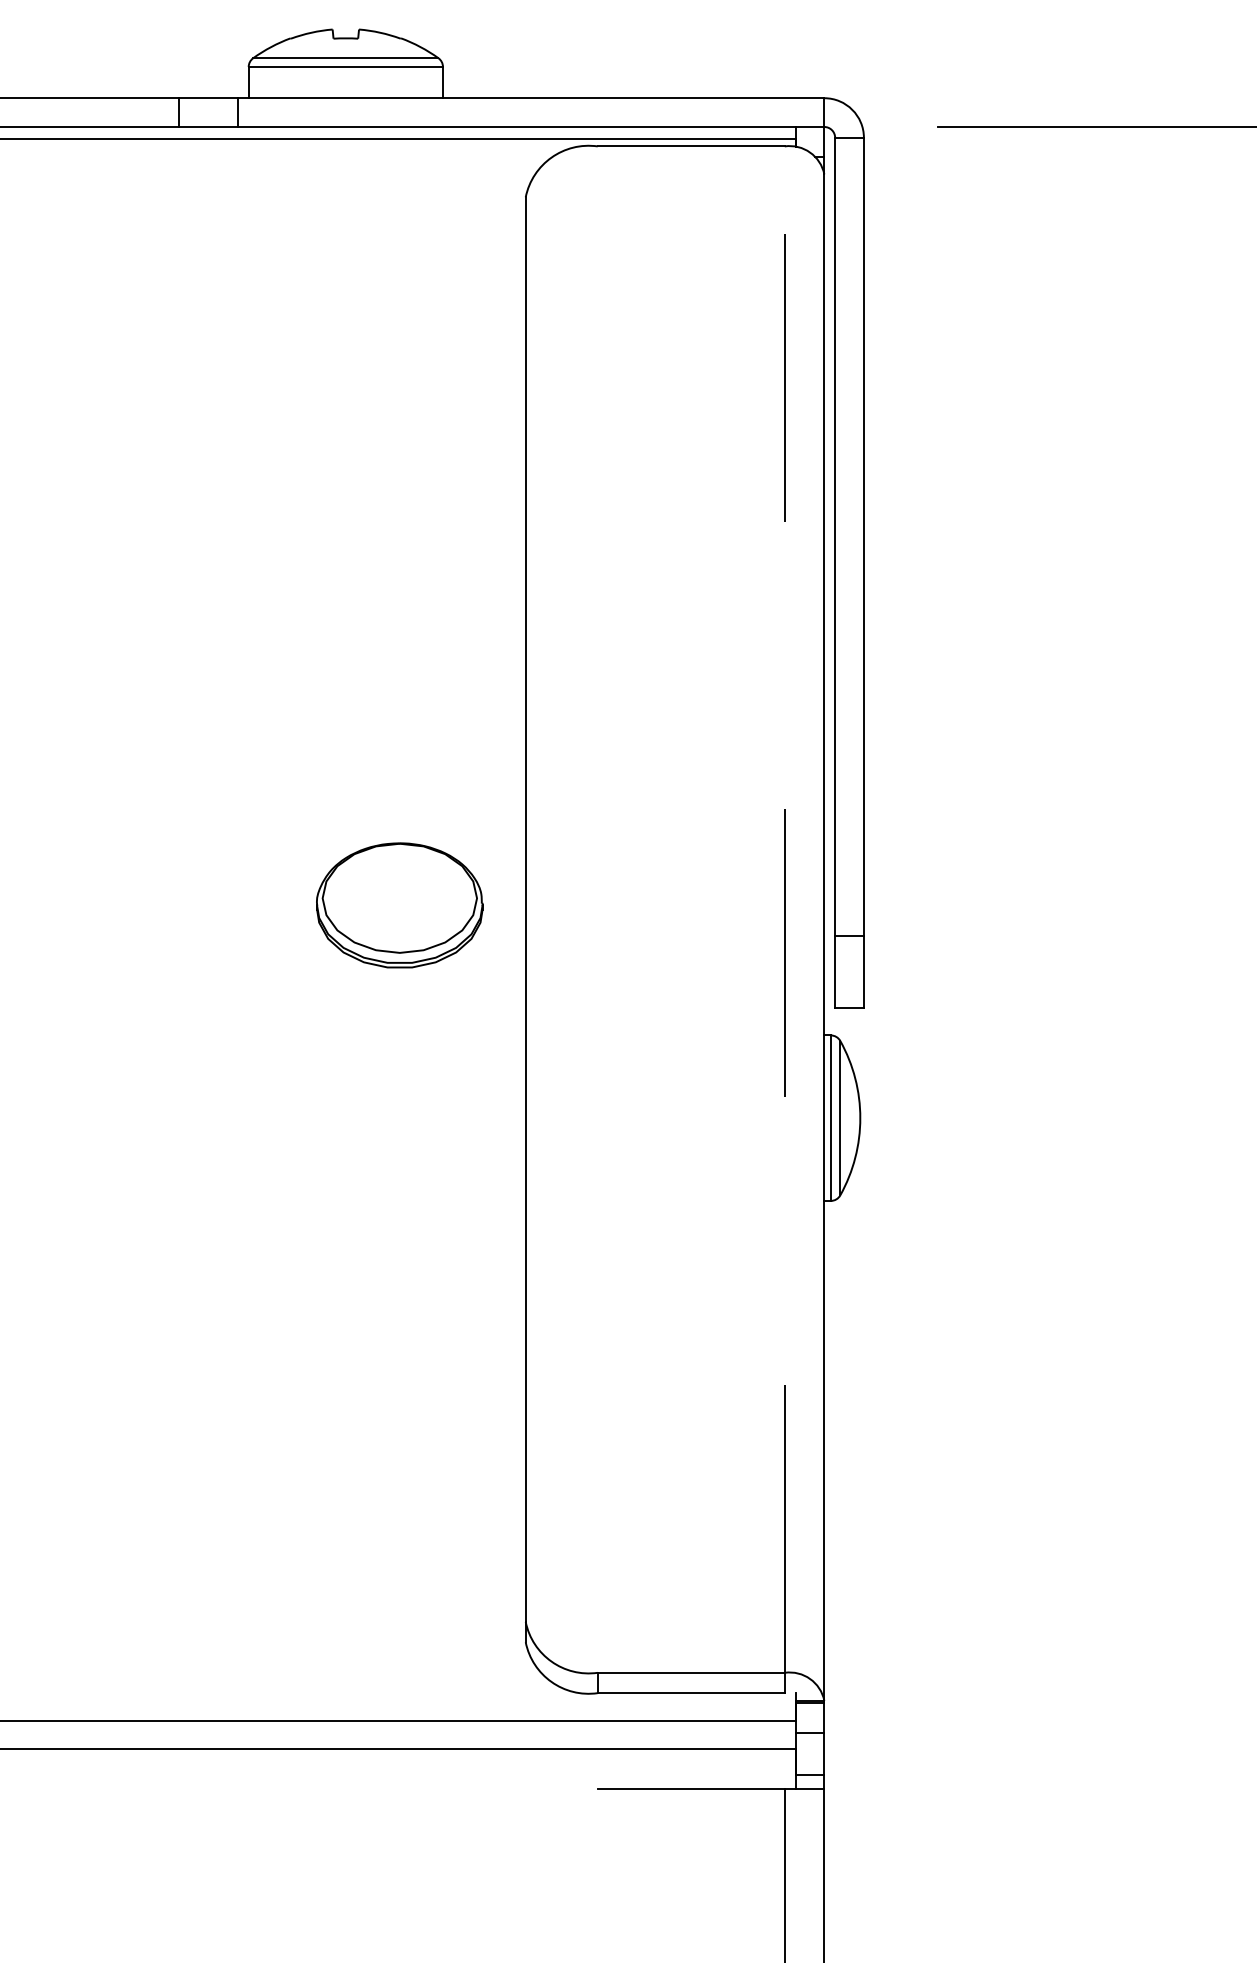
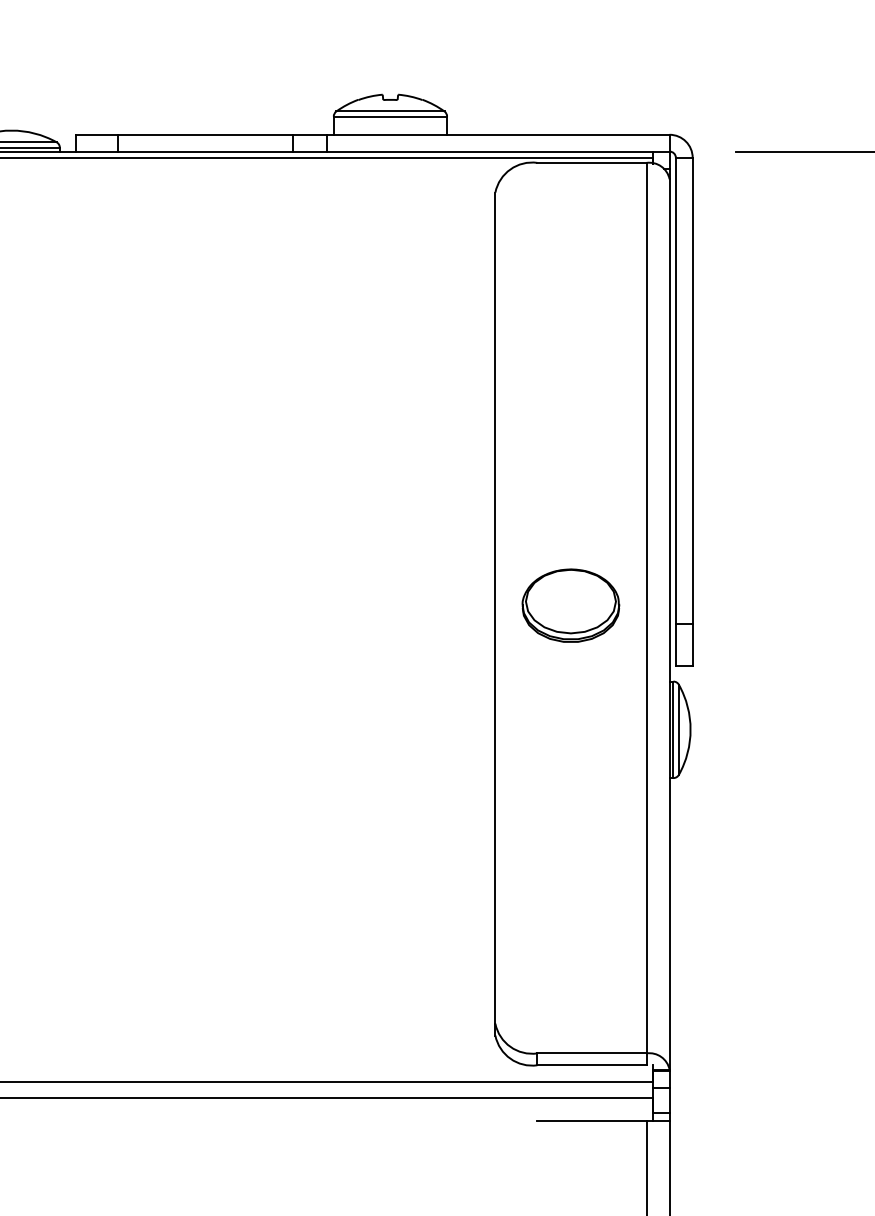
part: (399, 905) -> (570, 605), moved
line: (784, 908) -> (646, 607), dashed -> solid

